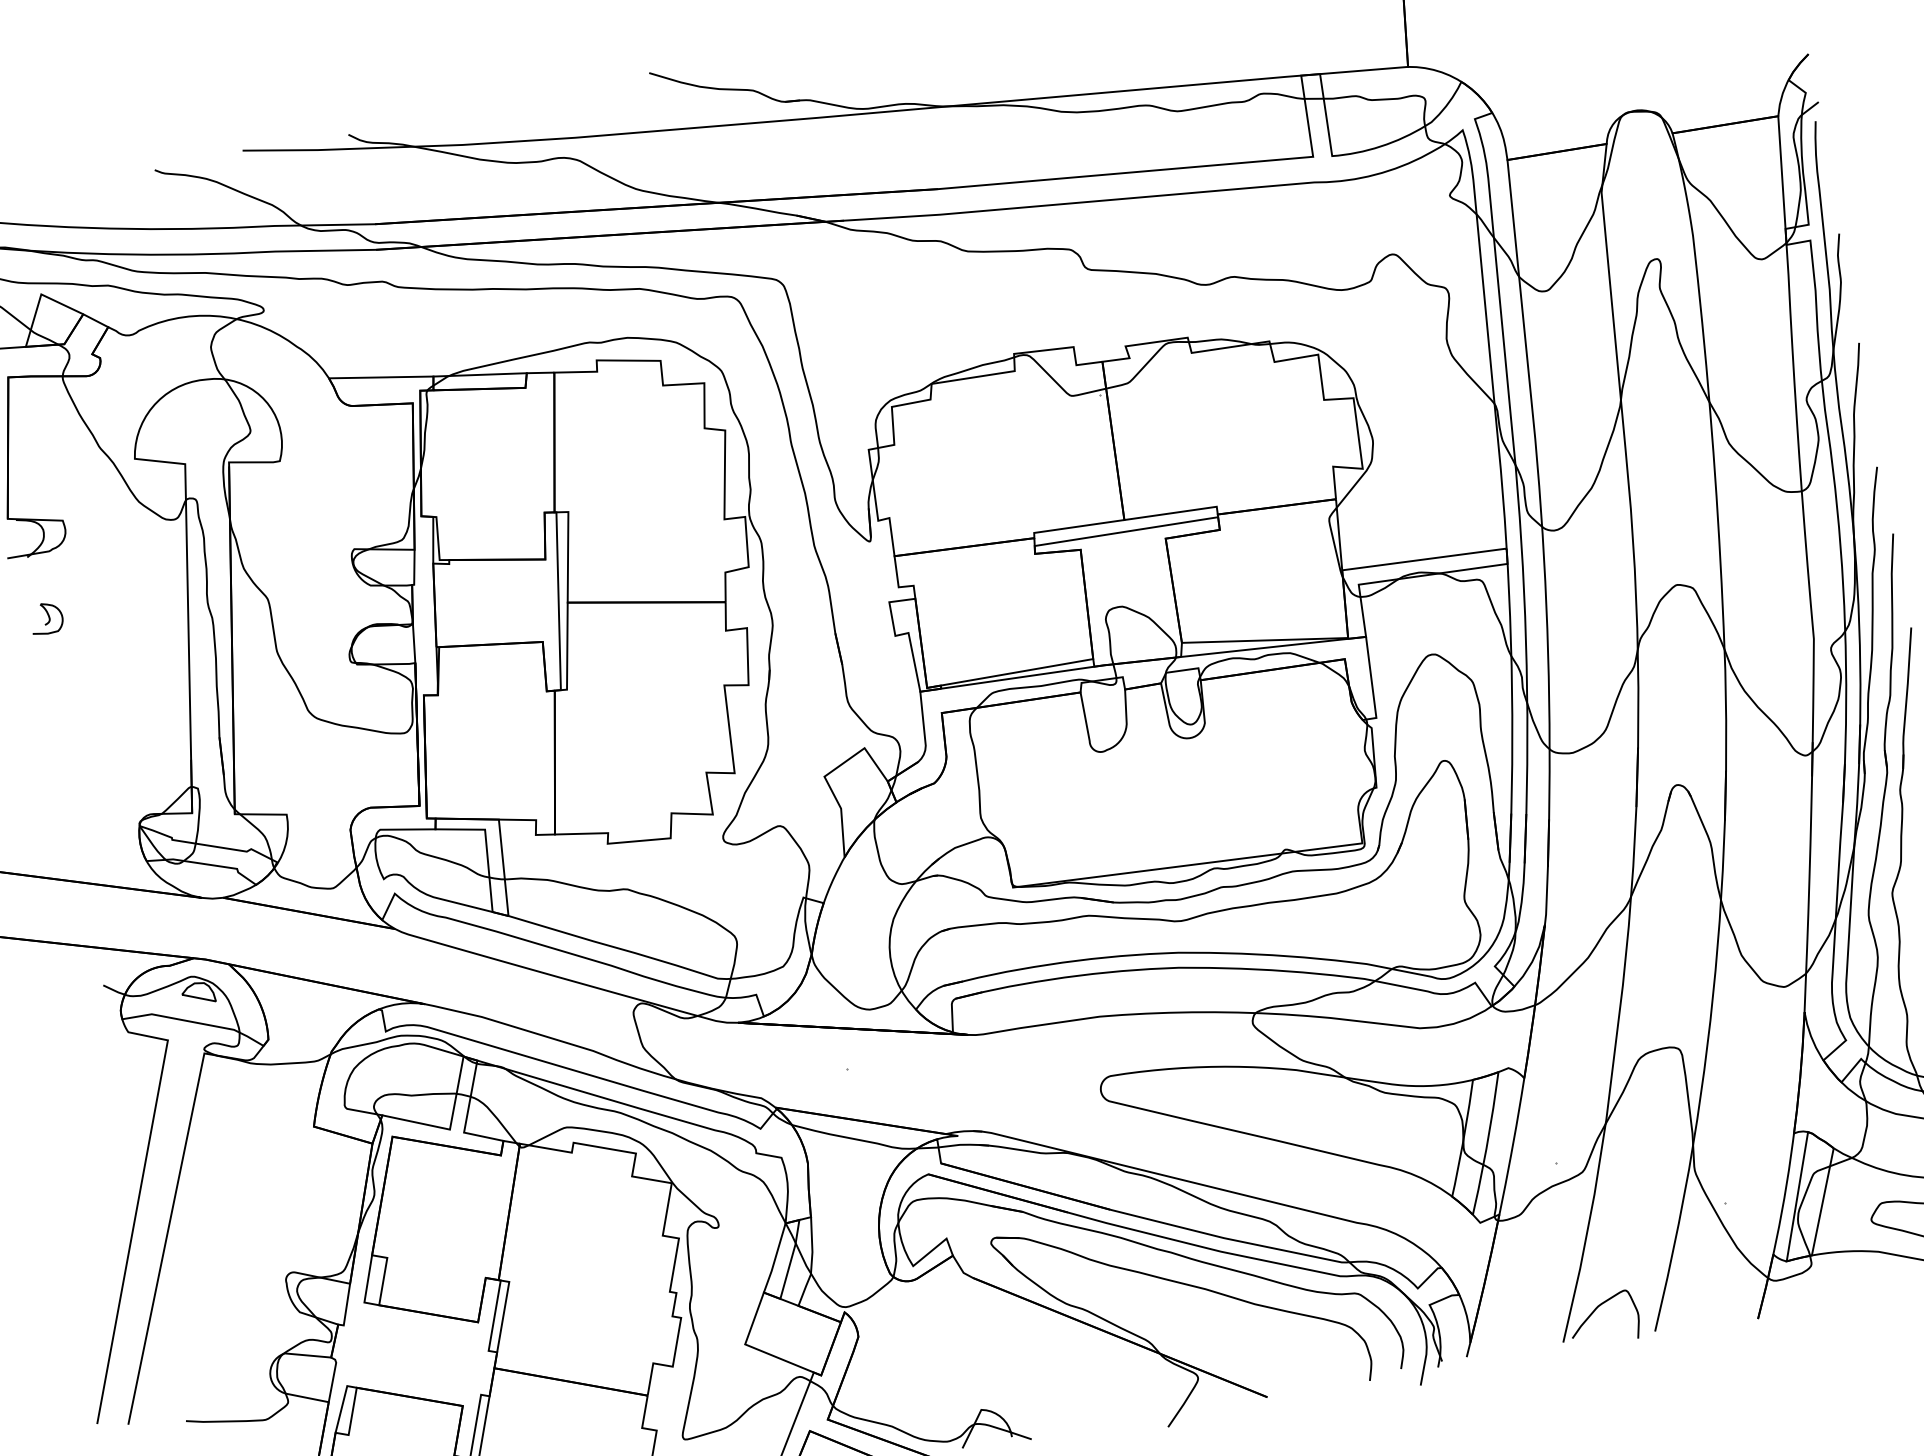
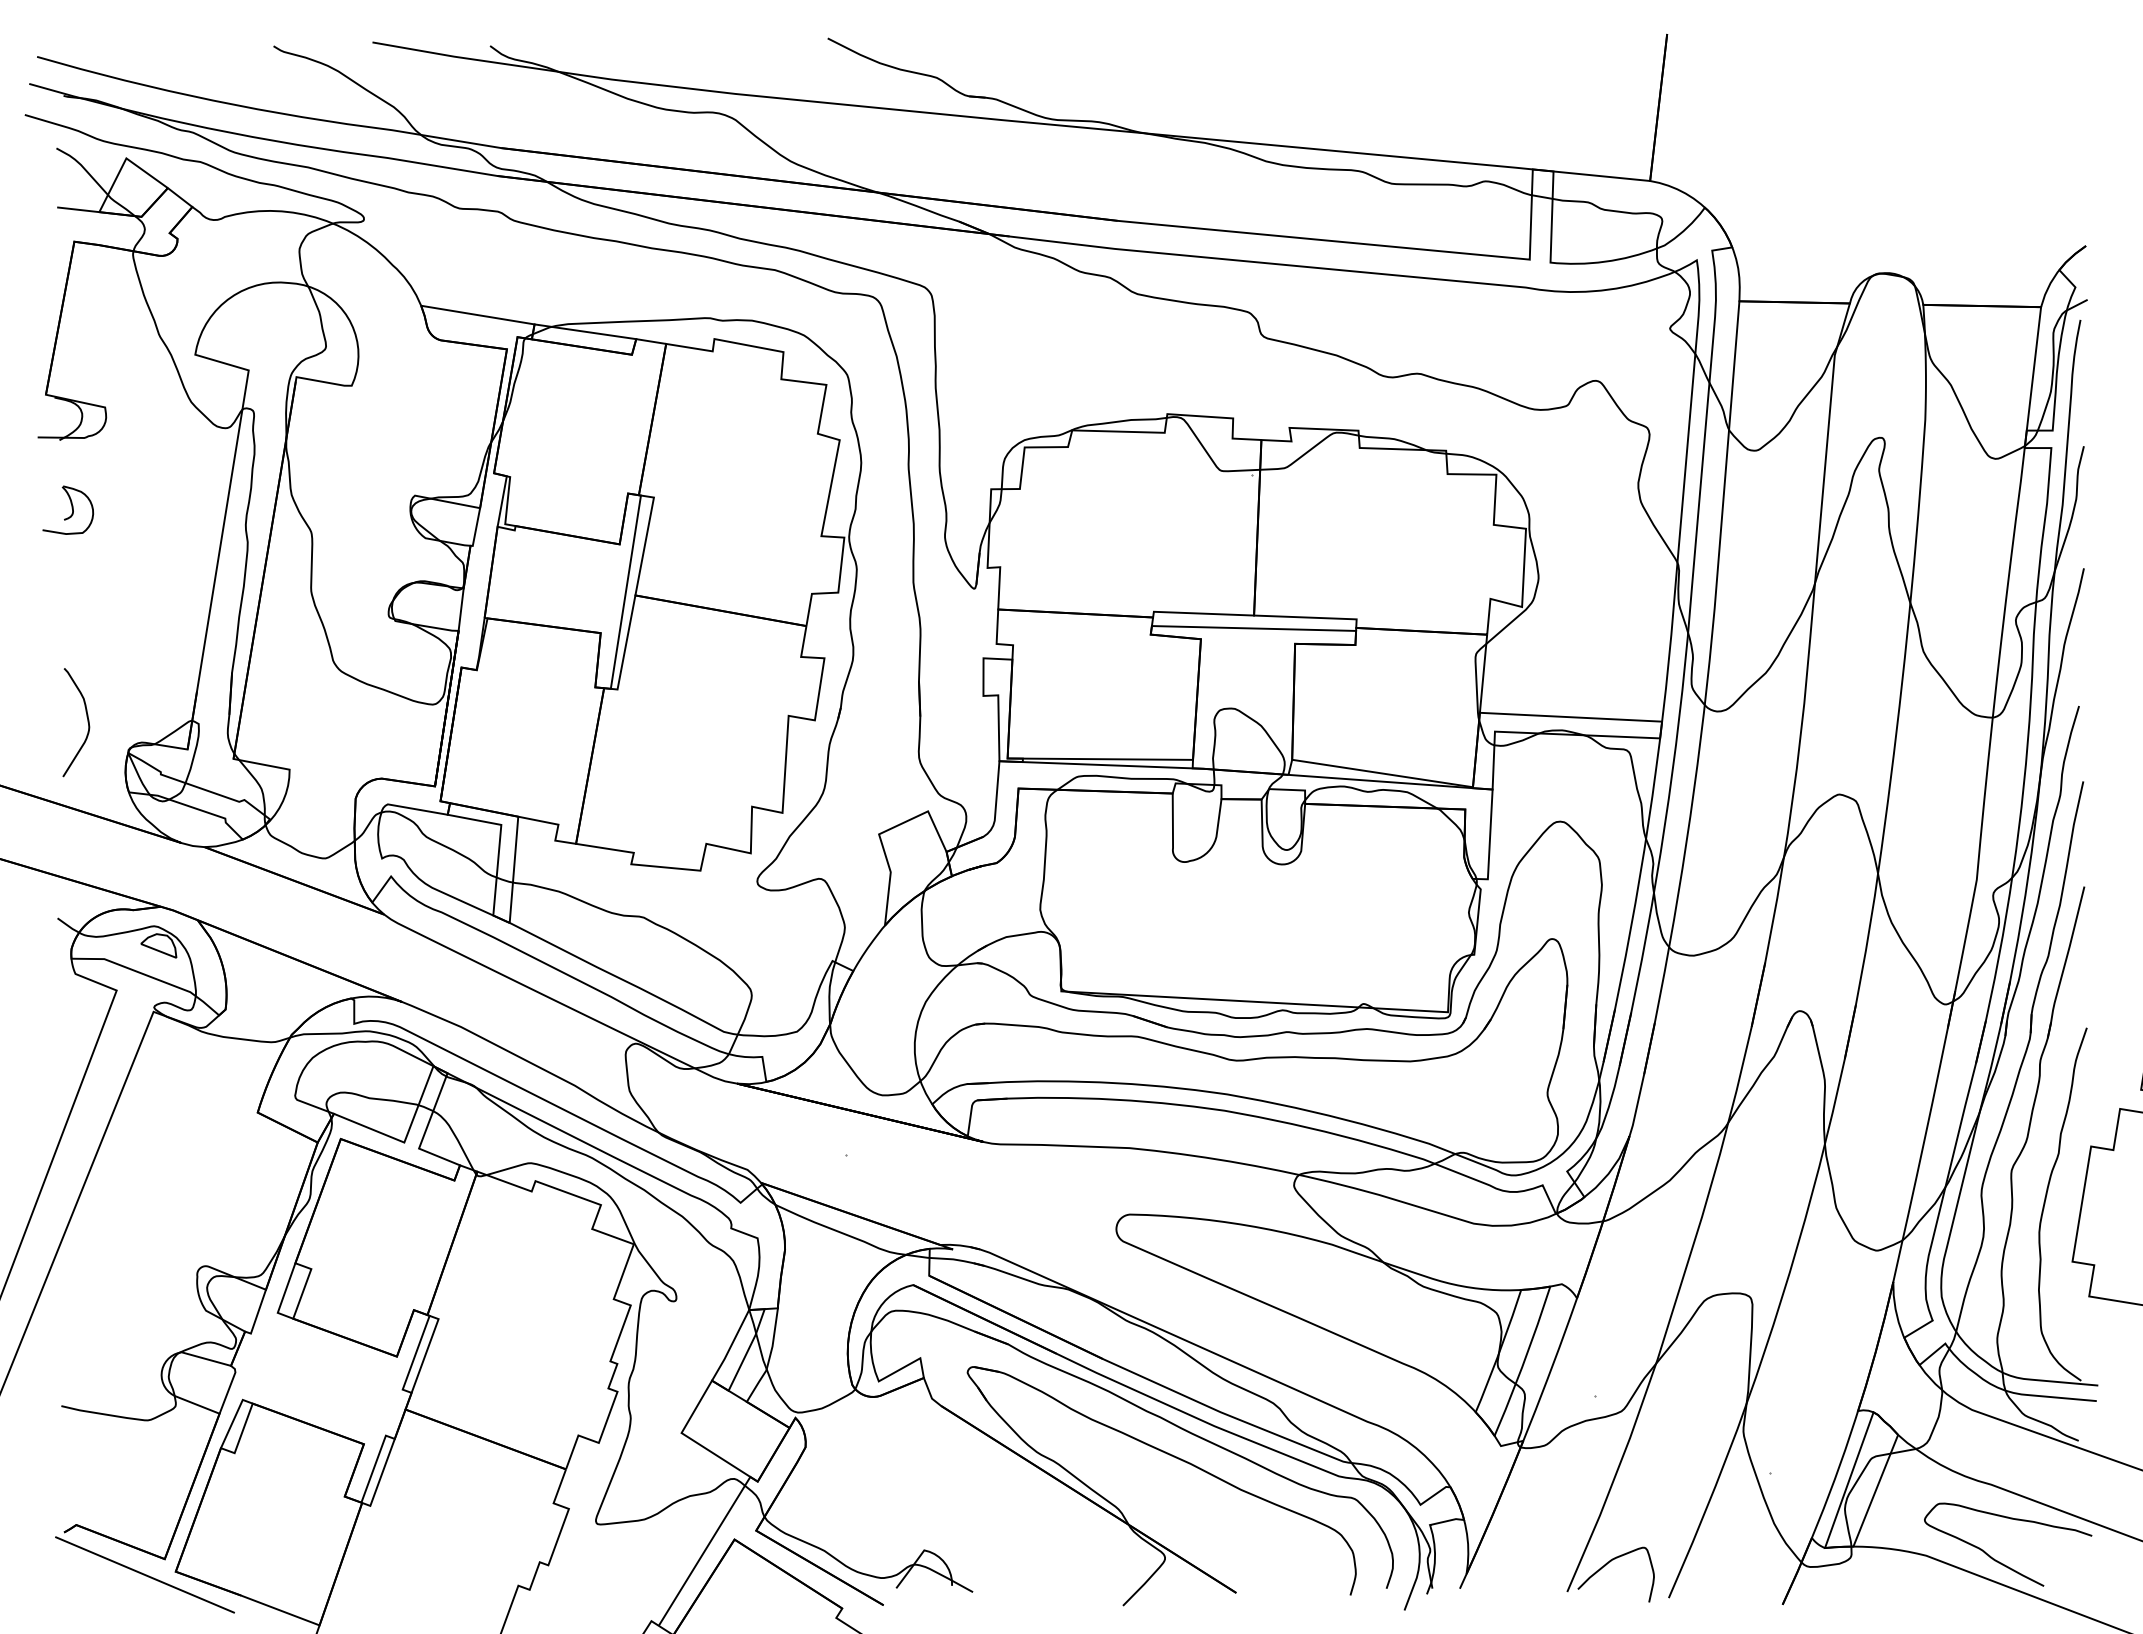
part: (46, 617) -> (68, 509), size x1.43
curve: (98, 805) -> (87, 722), added

